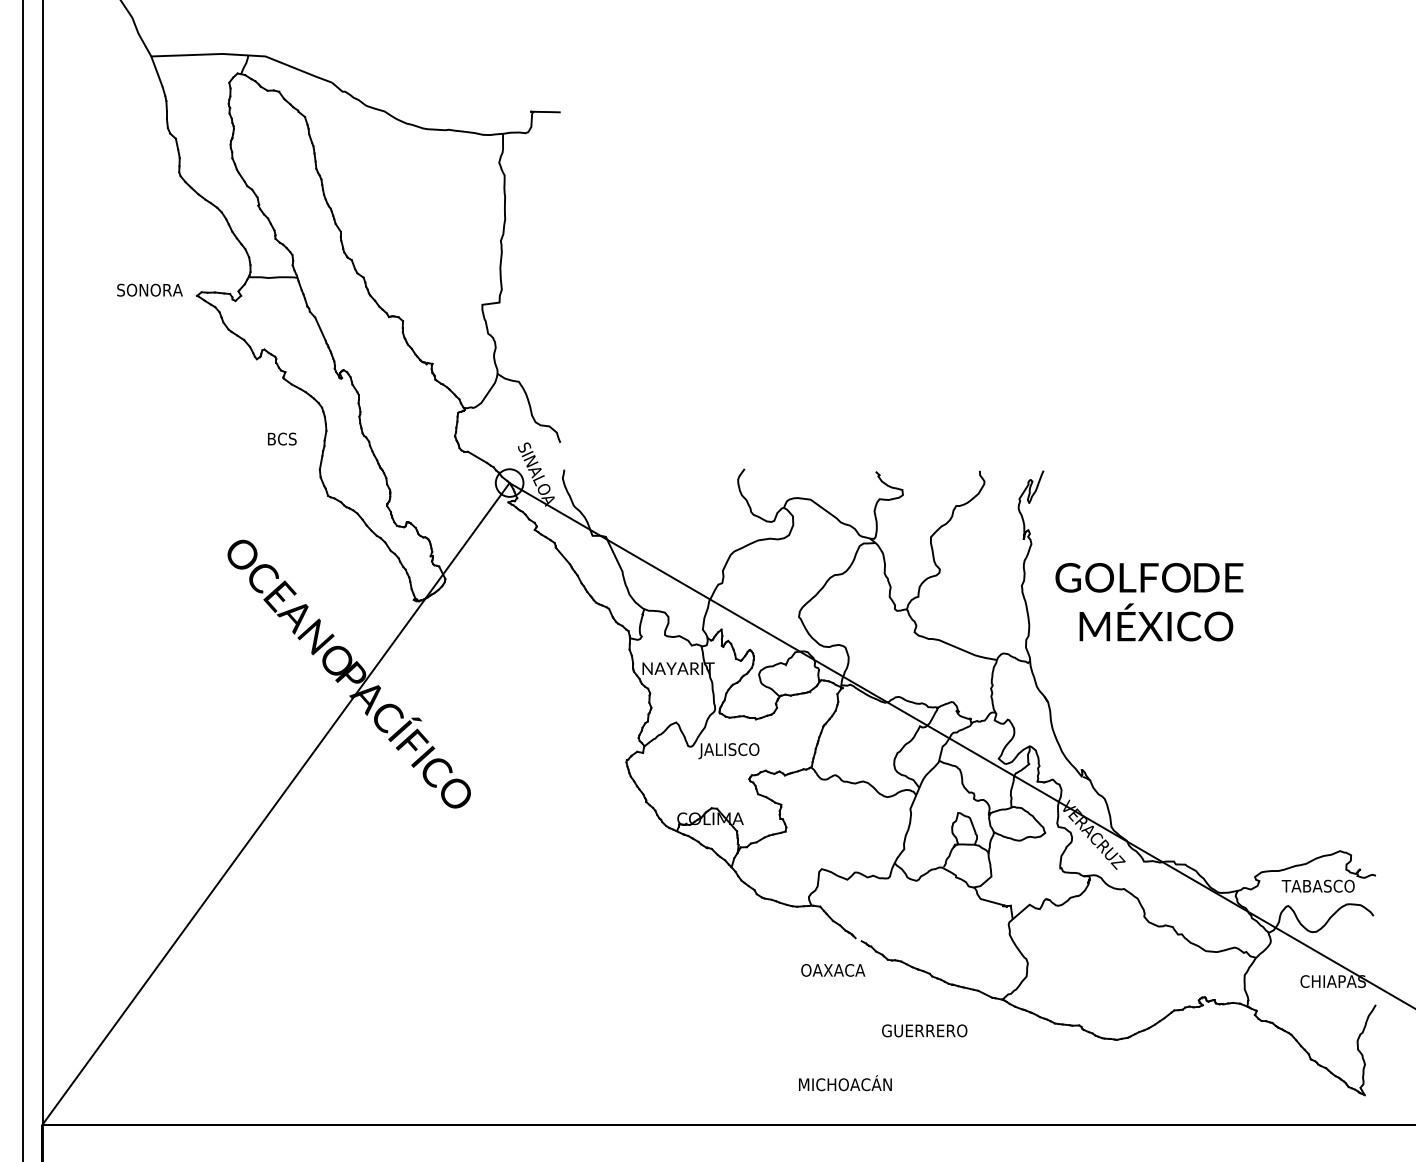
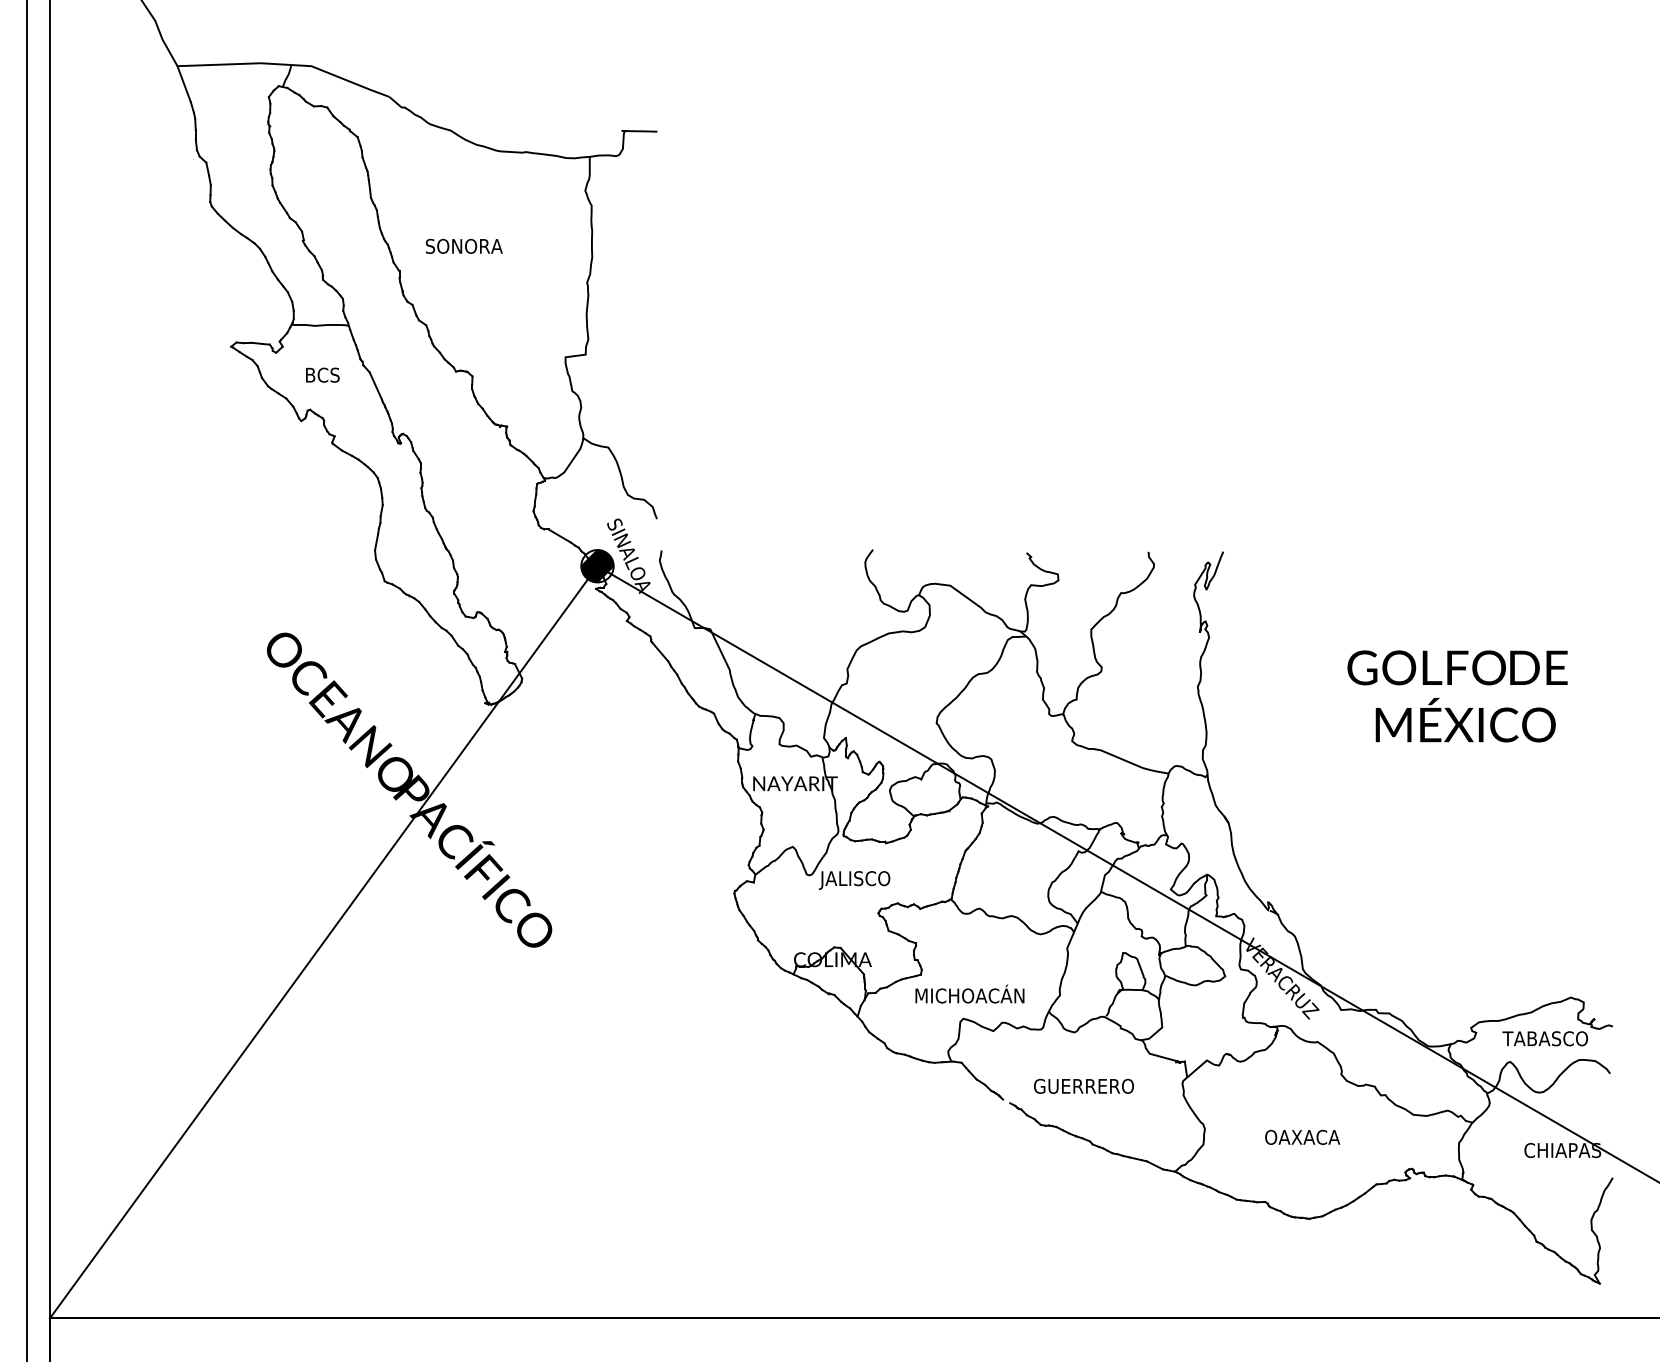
text: (149, 289) -> (463, 245), moved
text: (282, 438) -> (323, 374), moved
hatch: (509, 482) -> (597, 565), added
text: (1149, 602) -> (1457, 696), moved
text: (833, 970) -> (1302, 1137), moved
text: (924, 1030) -> (1083, 1085), moved
text: (845, 1083) -> (970, 994), moved

